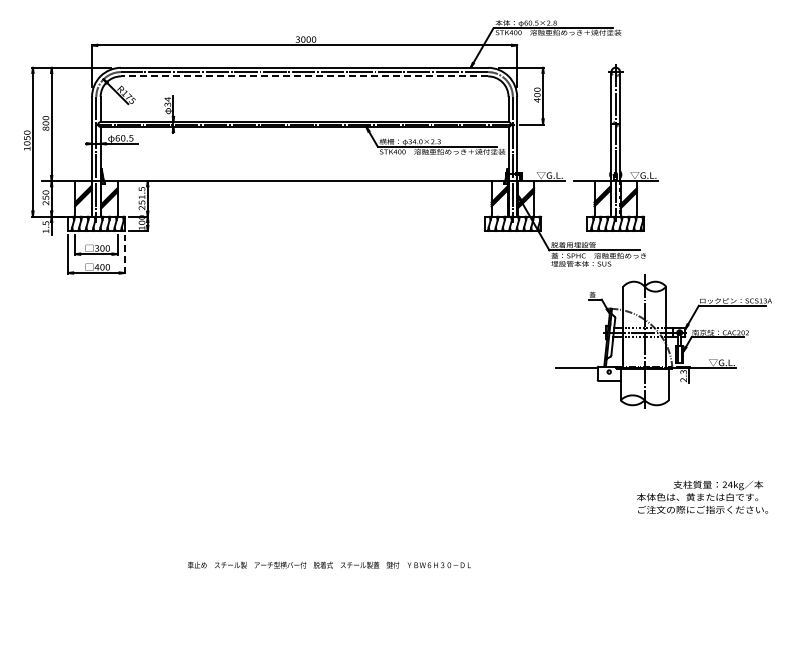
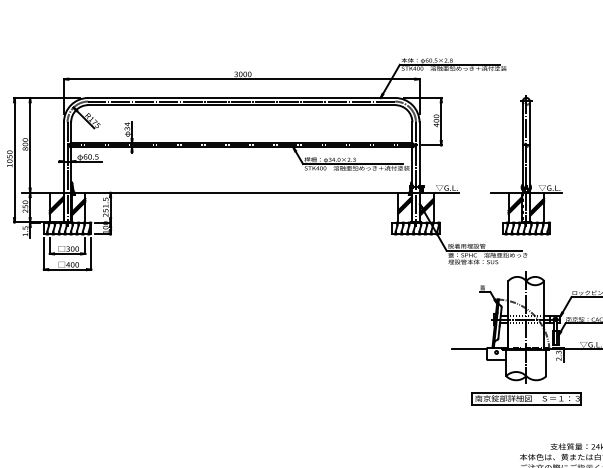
line: (304, 76) -> (241, 105), dashed -> solid
part: (615, 147) -> (526, 164), moved
line: (124, 253) -> (91, 253), dashed -> solid
part: (644, 427) -> (526, 398), added

